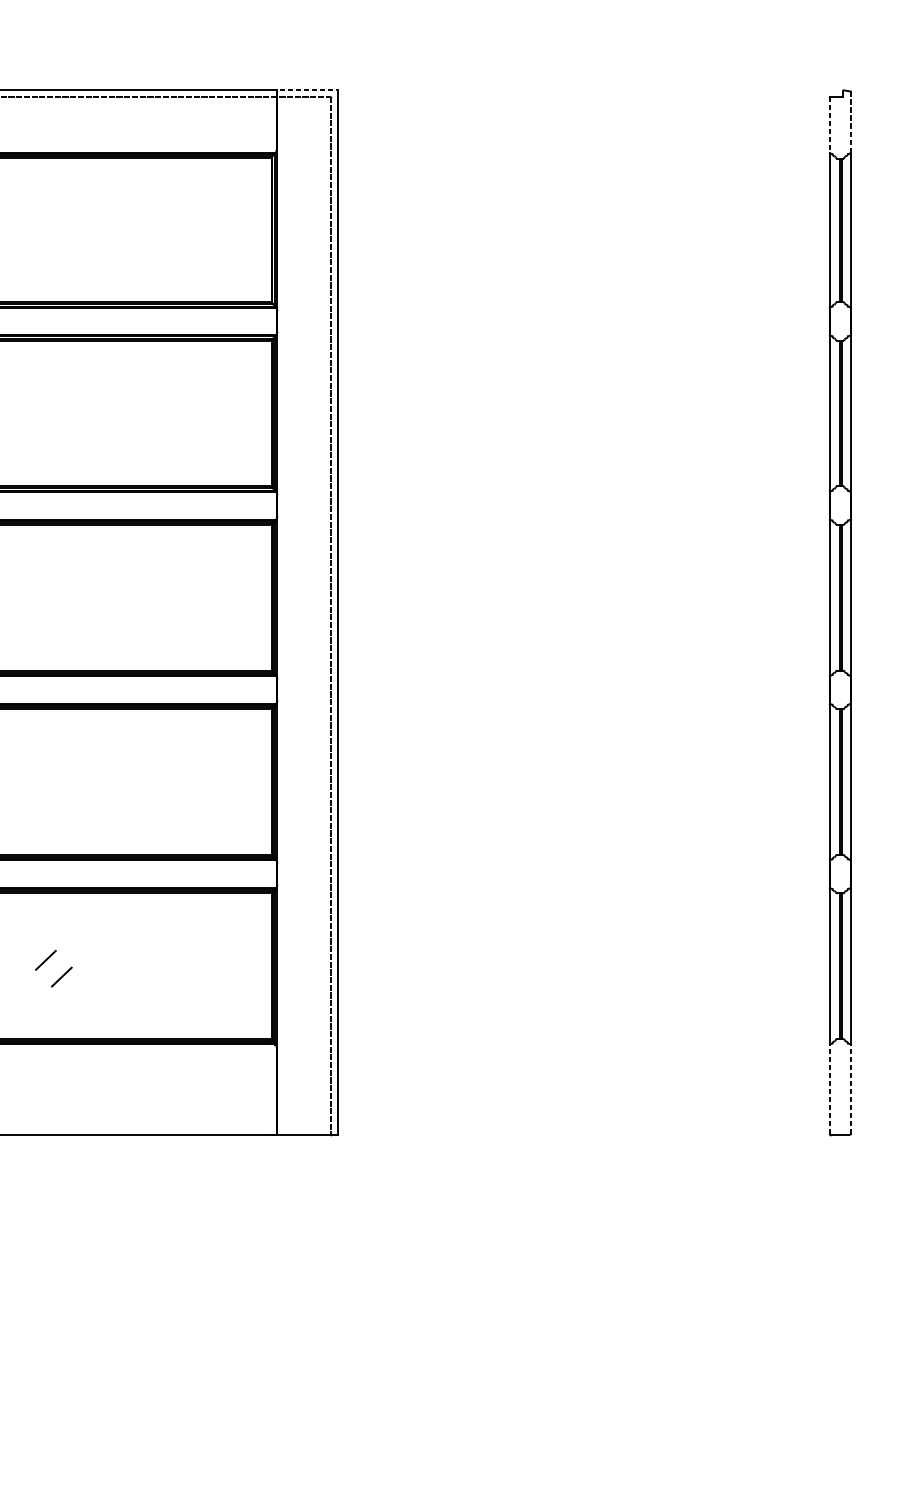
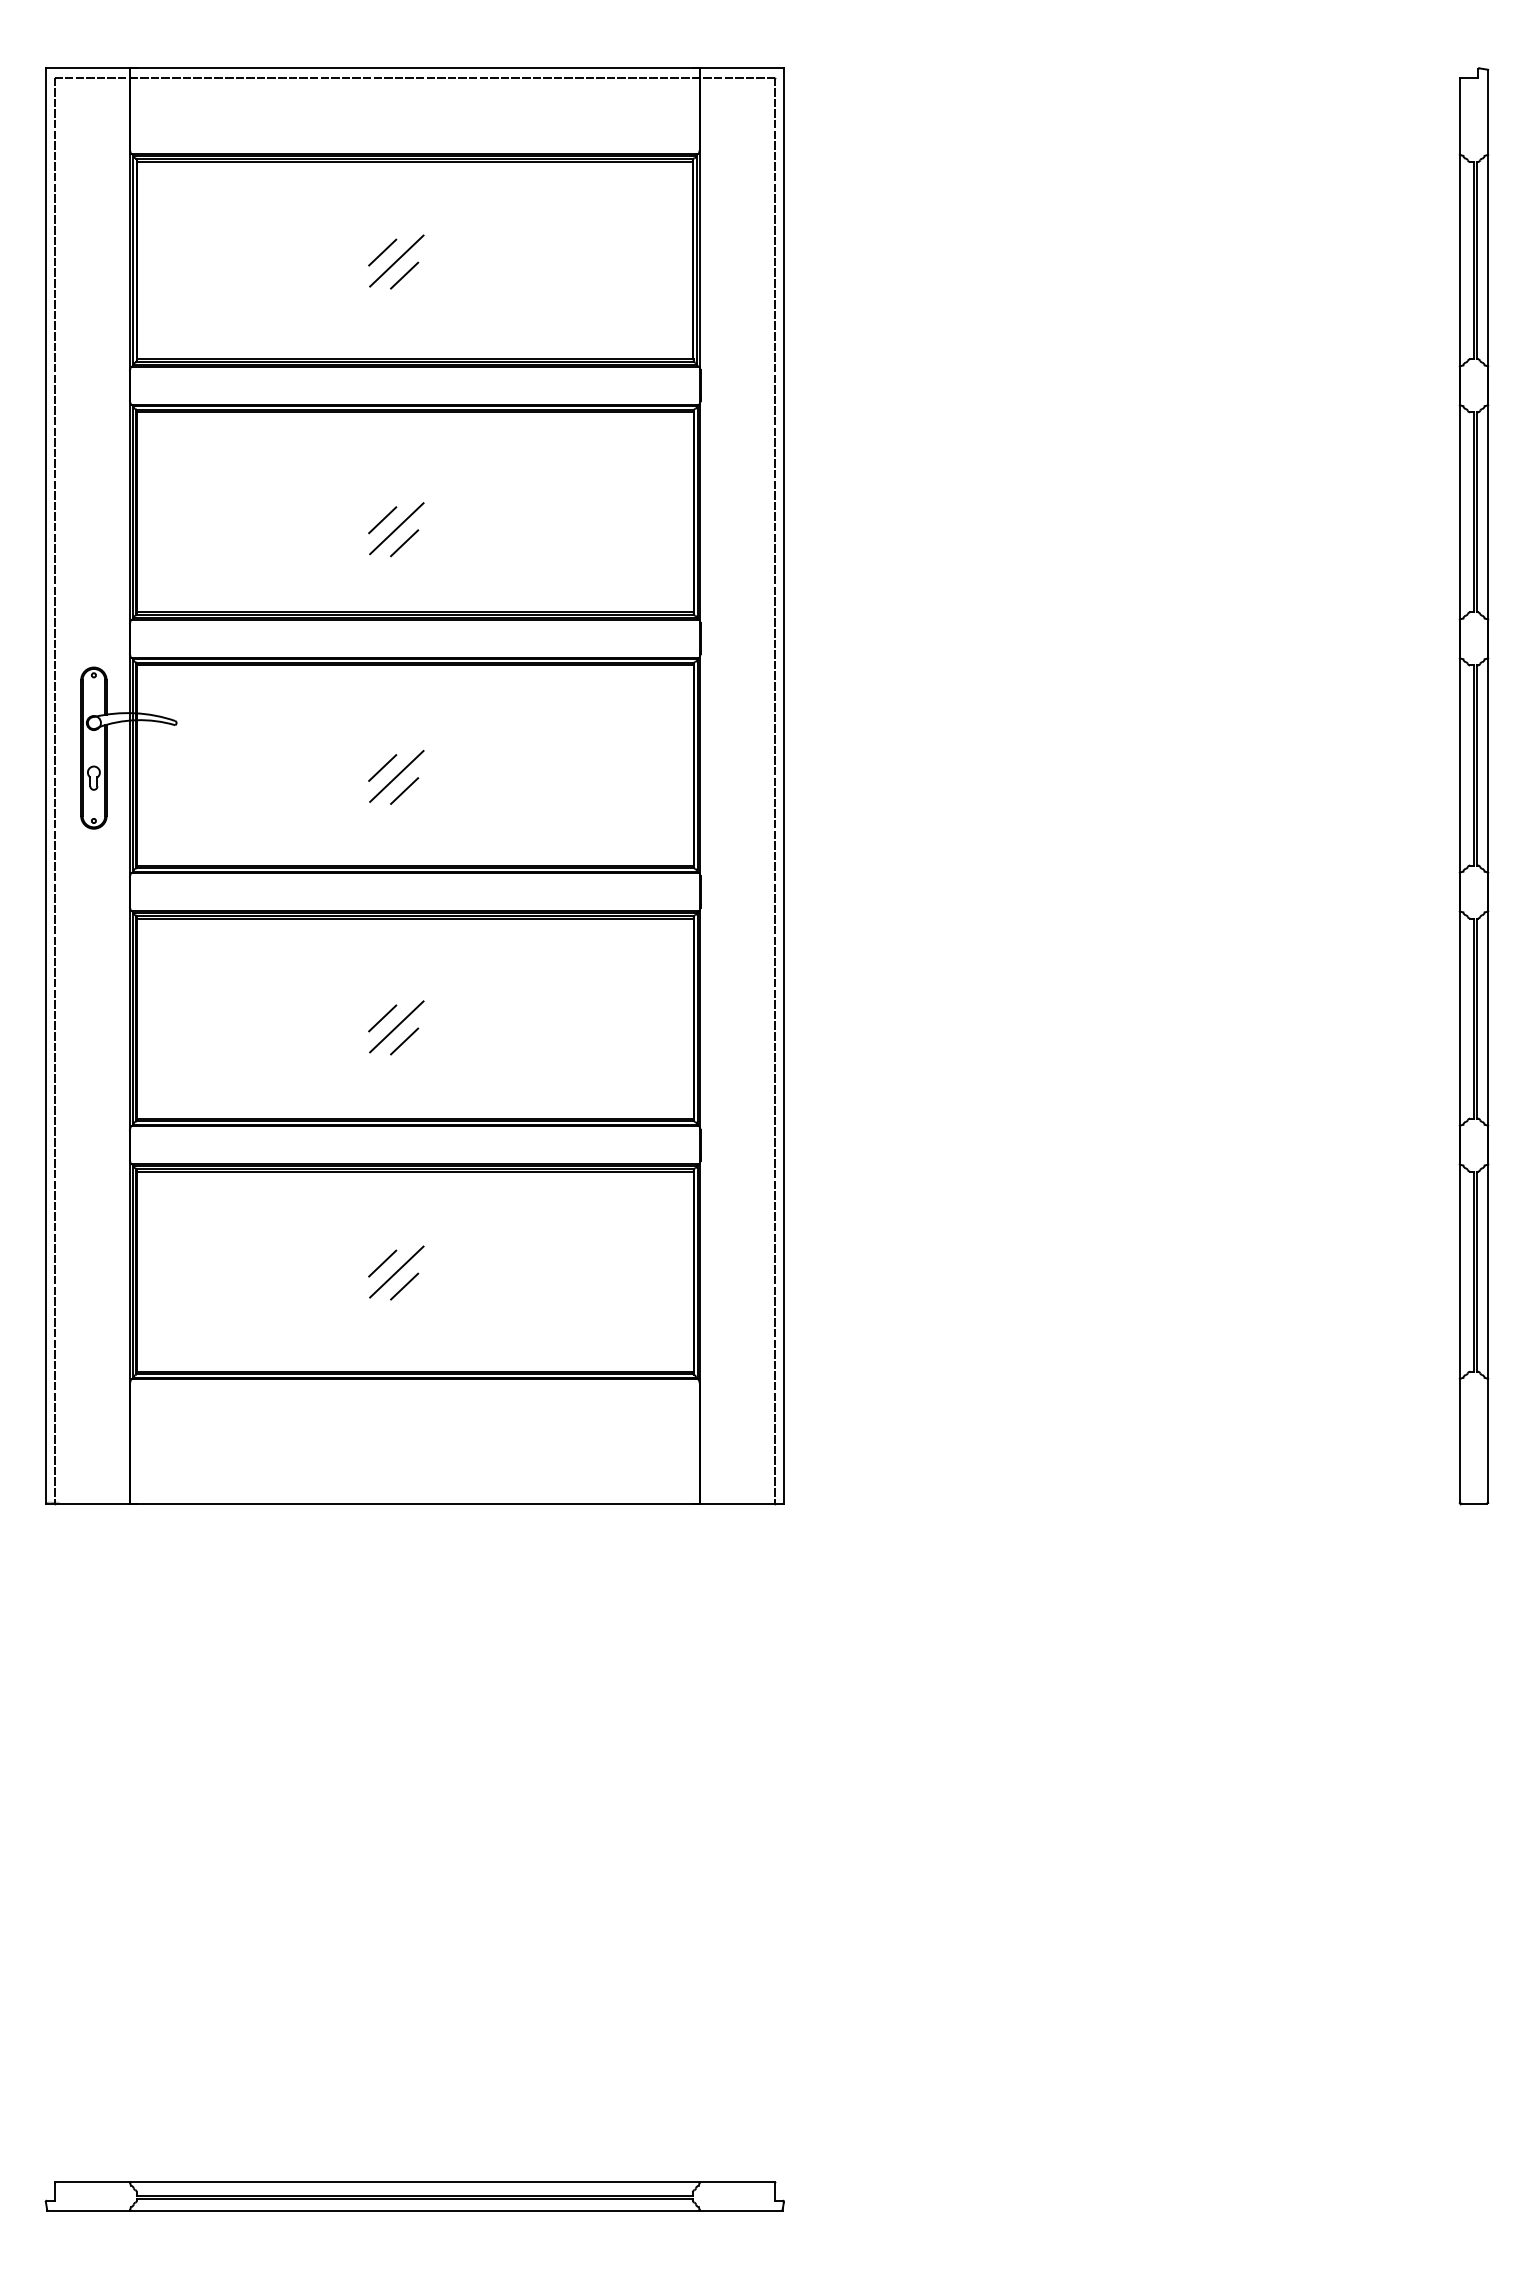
line: (304, 90) -> (738, 68), dashed -> solid
line: (850, 122) -> (1488, 112), dashed -> solid
line: (829, 125) -> (1459, 116), dashed -> solid
line: (45, 224) -> (382, 252), added
line: (55, 230) -> (396, 260), added
line: (61, 241) -> (404, 275), added
line: (45, 419) -> (382, 520), added
line: (55, 425) -> (396, 528), added
line: (61, 436) -> (404, 543), added
line: (45, 599) -> (382, 767), added
line: (55, 605) -> (396, 775), added
line: (61, 616) -> (404, 790), added
line: (45, 781) -> (382, 1018), added
line: (55, 787) -> (396, 1026), added
line: (61, 798) -> (404, 1041), added
line: (55, 966) -> (396, 1271), added
line: (829, 1089) -> (1459, 1440), dashed -> solid
line: (850, 1089) -> (1488, 1440), dashed -> solid

